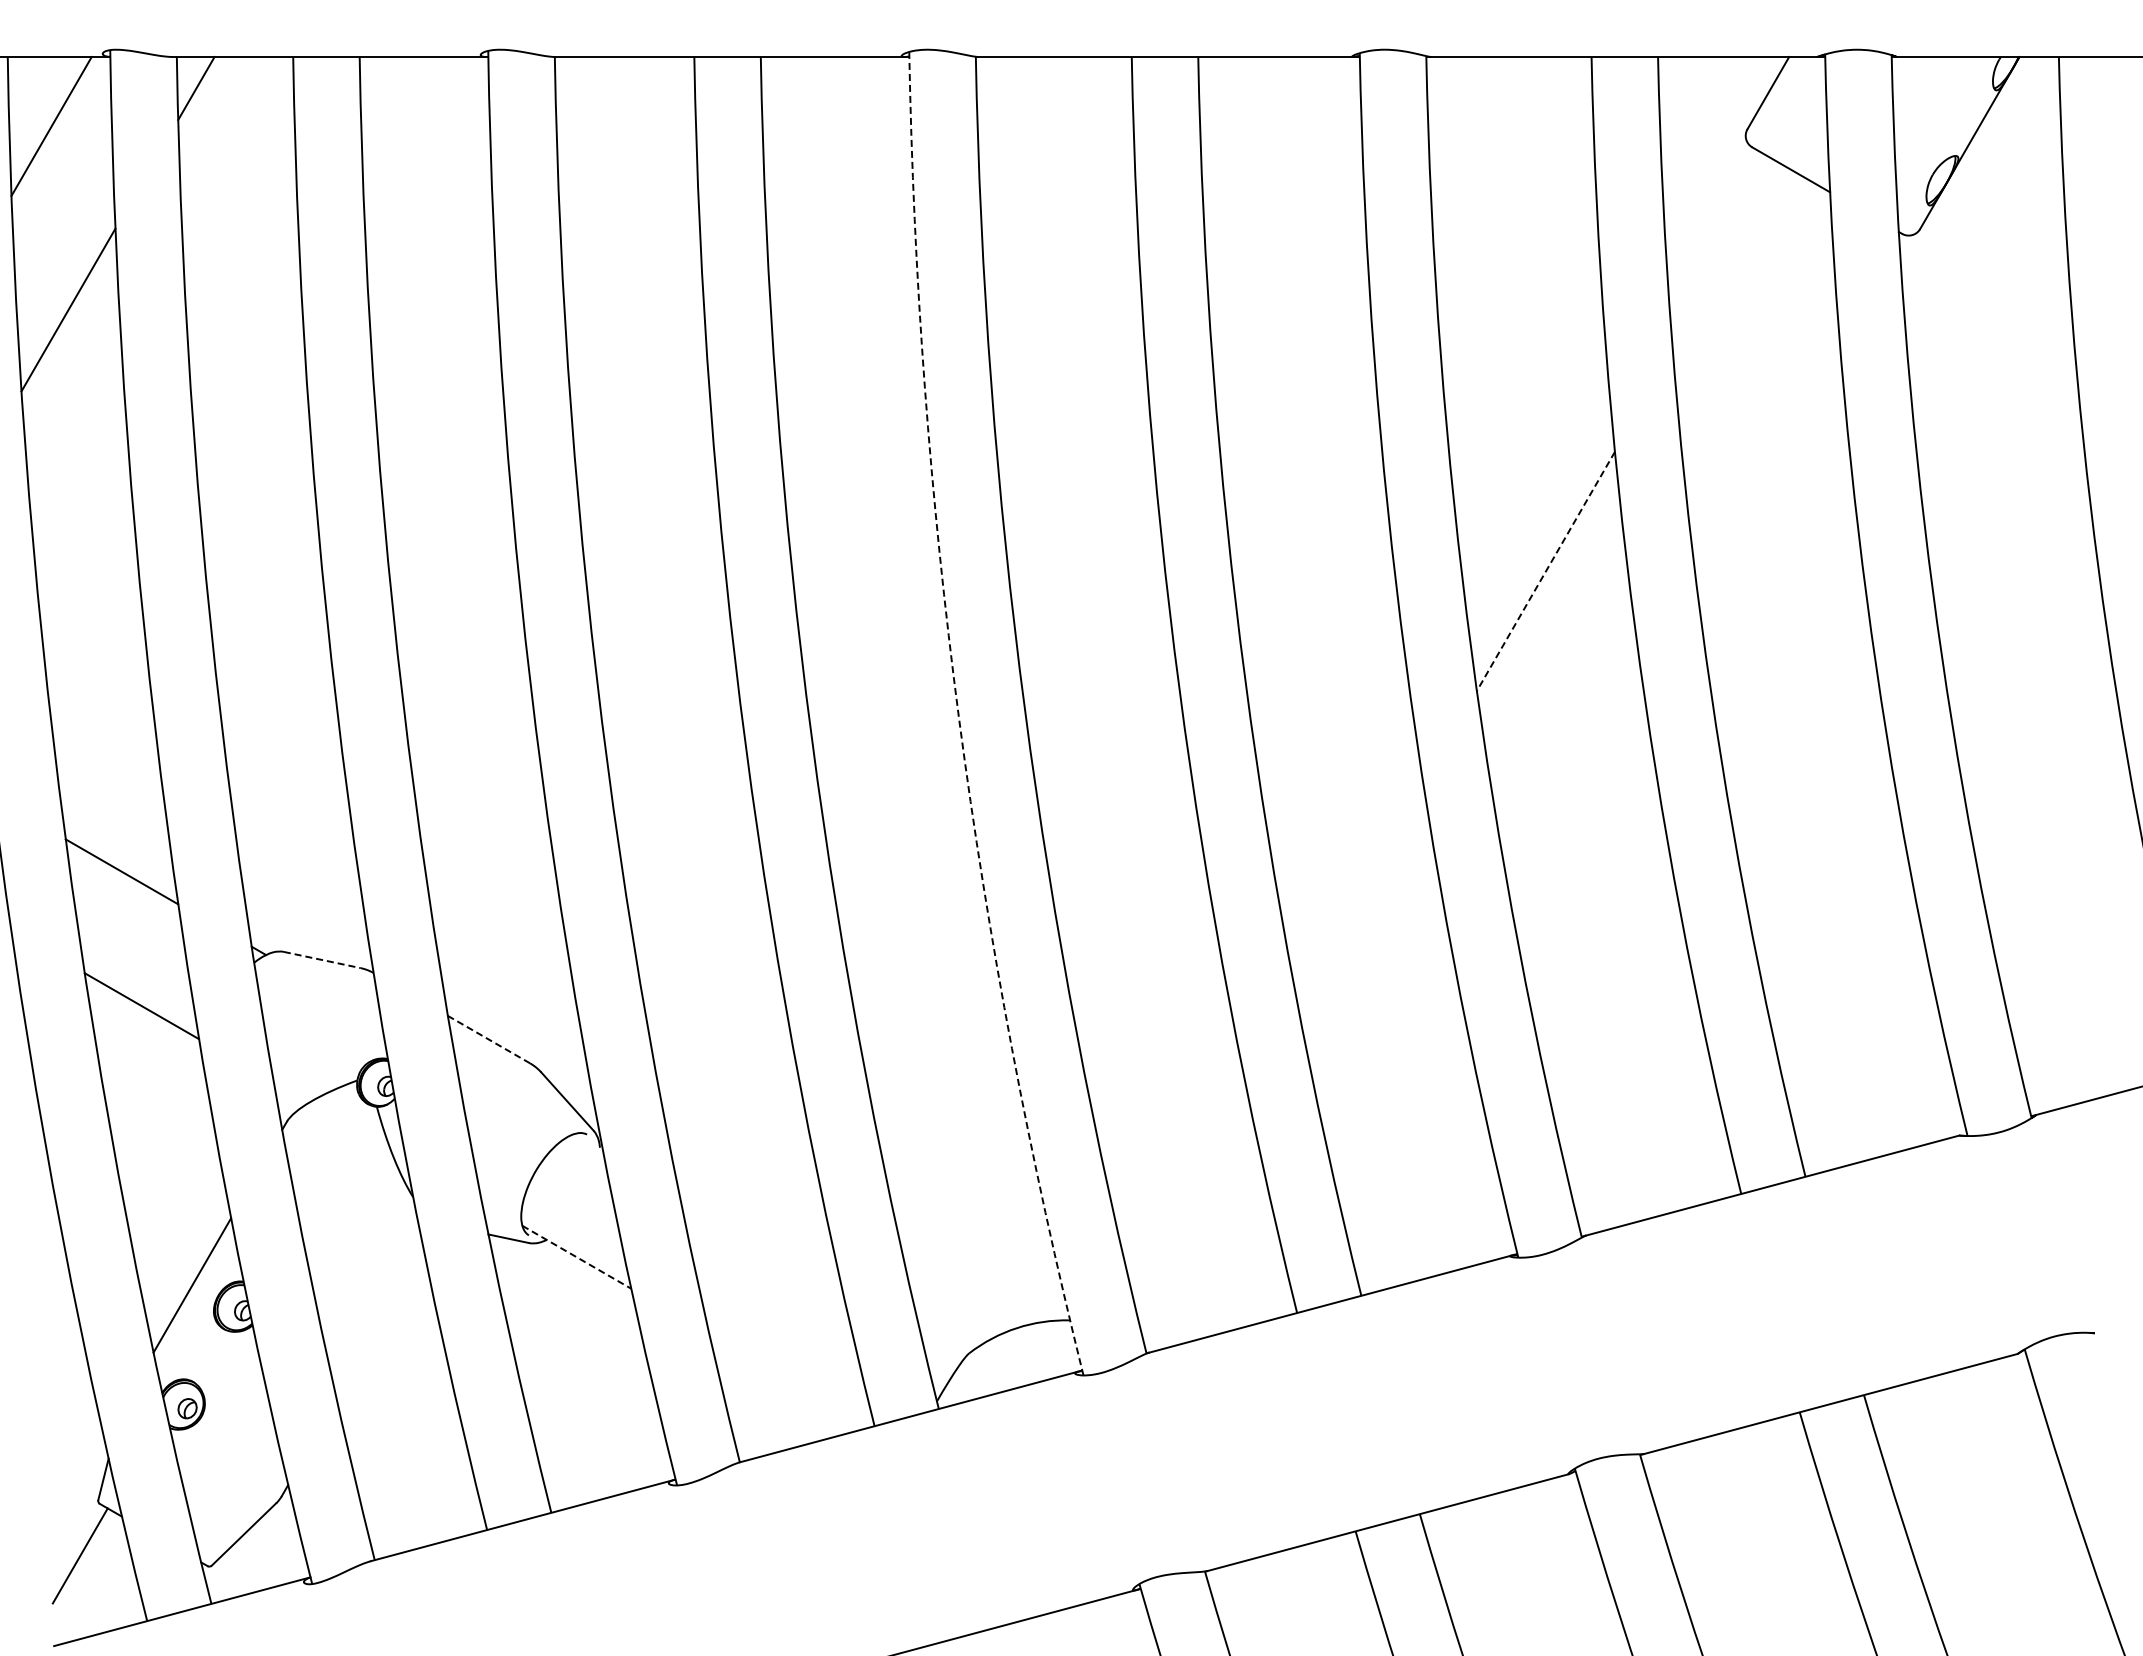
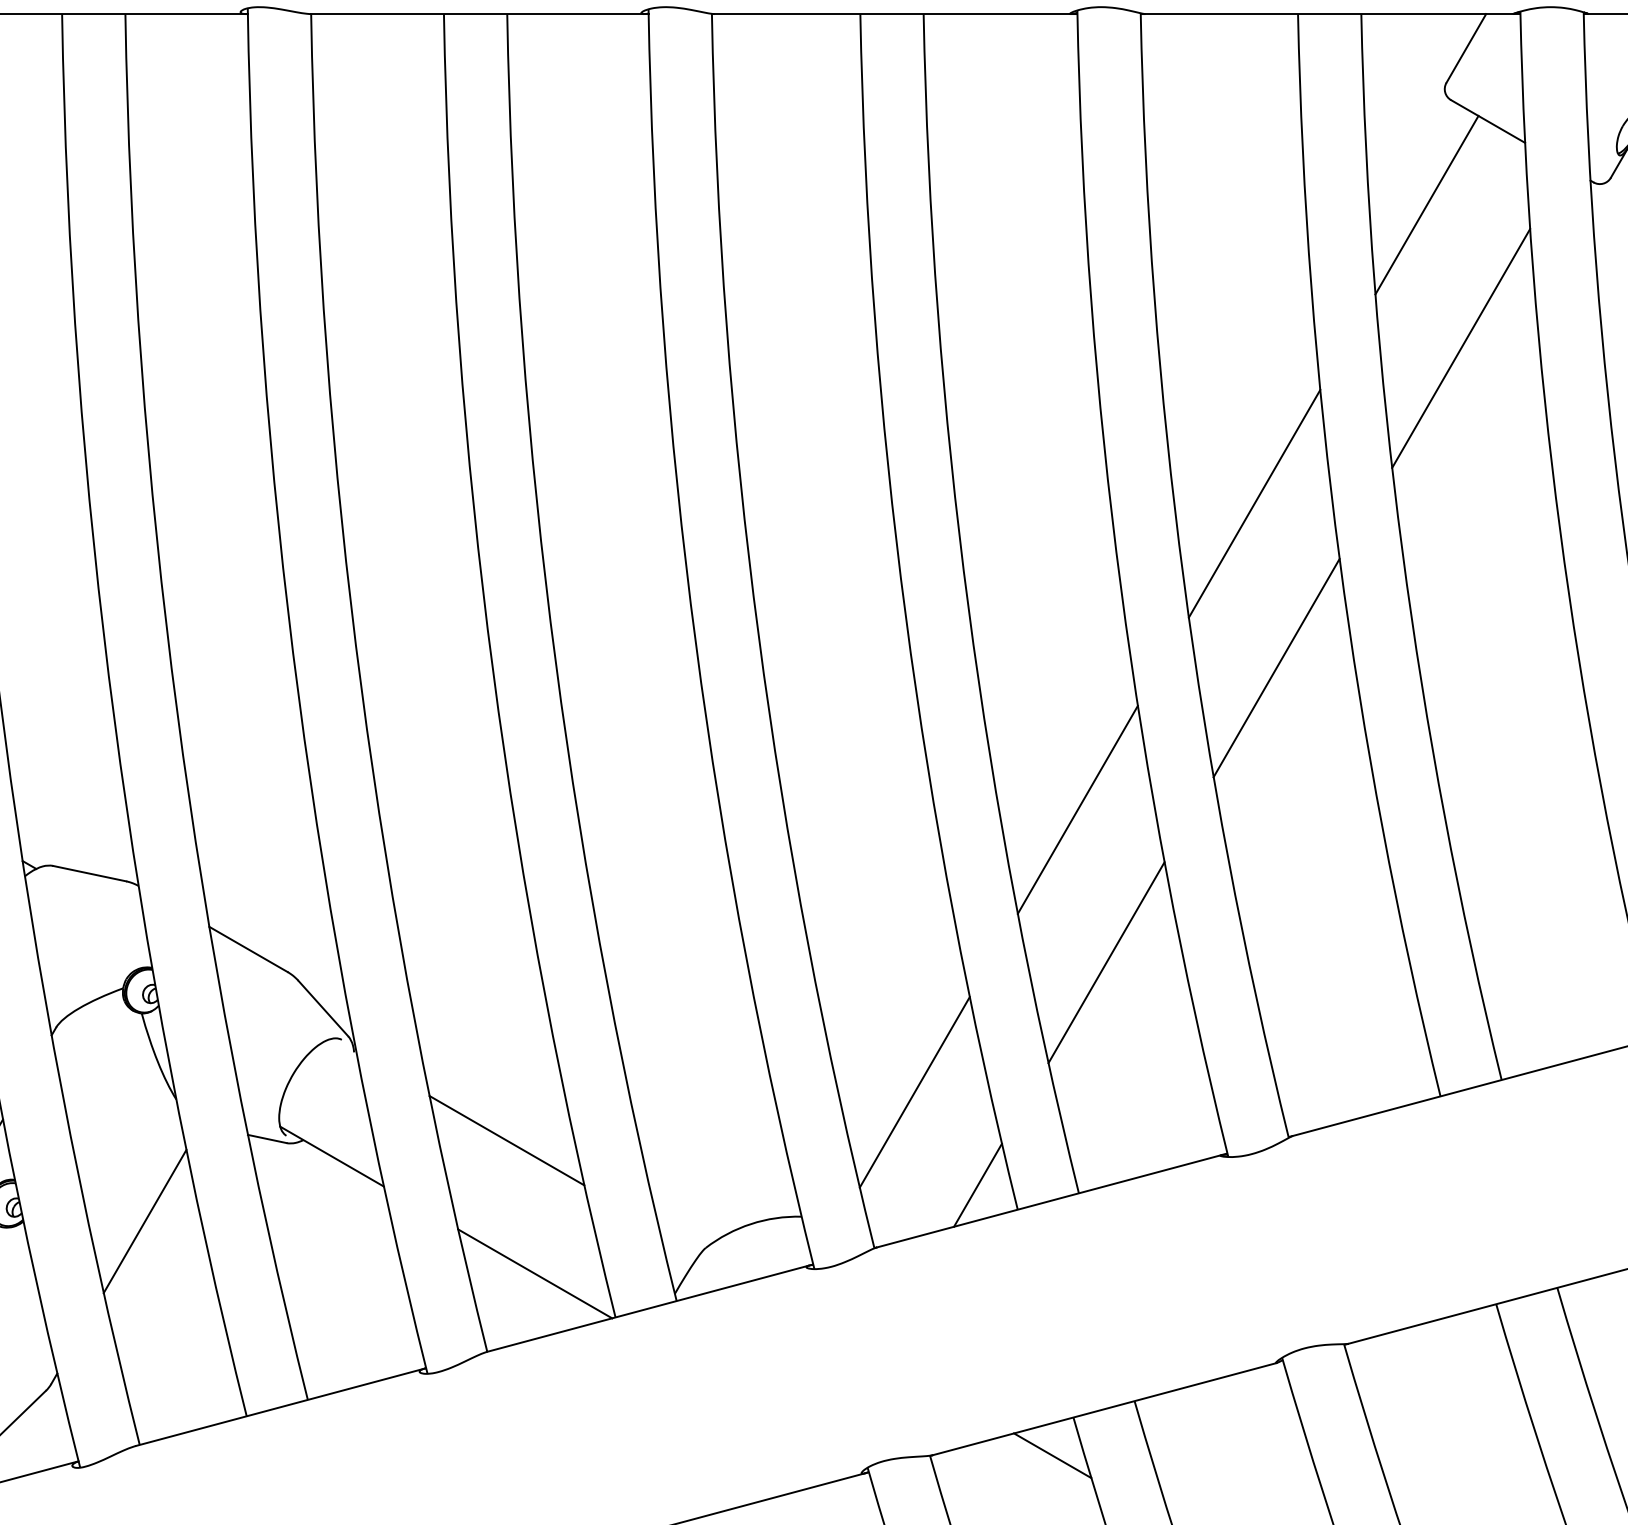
line: (1726, 257) -> (1426, 204), added
line: (1762, 407) -> (1460, 347), added
line: (1545, 571) -> (1254, 503), dashed -> solid
arc: (959, 718) -> (696, 643), dashed -> solid
line: (1568, 743) -> (1276, 667), added
line: (1360, 892) -> (1078, 809), added
line: (322, 960) -> (90, 874), dashed -> solid
line: (488, 1039) -> (248, 949), dashed -> solid
line: (1390, 1053) -> (1106, 962), added
line: (1188, 1189) -> (914, 1092), added
line: (760, 1240) -> (506, 1140), added
line: (576, 1257) -> (331, 1156), dashed -> solid
line: (1255, 1286) -> (978, 1184), added
line: (379, 1325) -> (144, 1221), added
line: (790, 1380) -> (535, 1273), added
line: (1333, 1571) -> (1052, 1455), added

